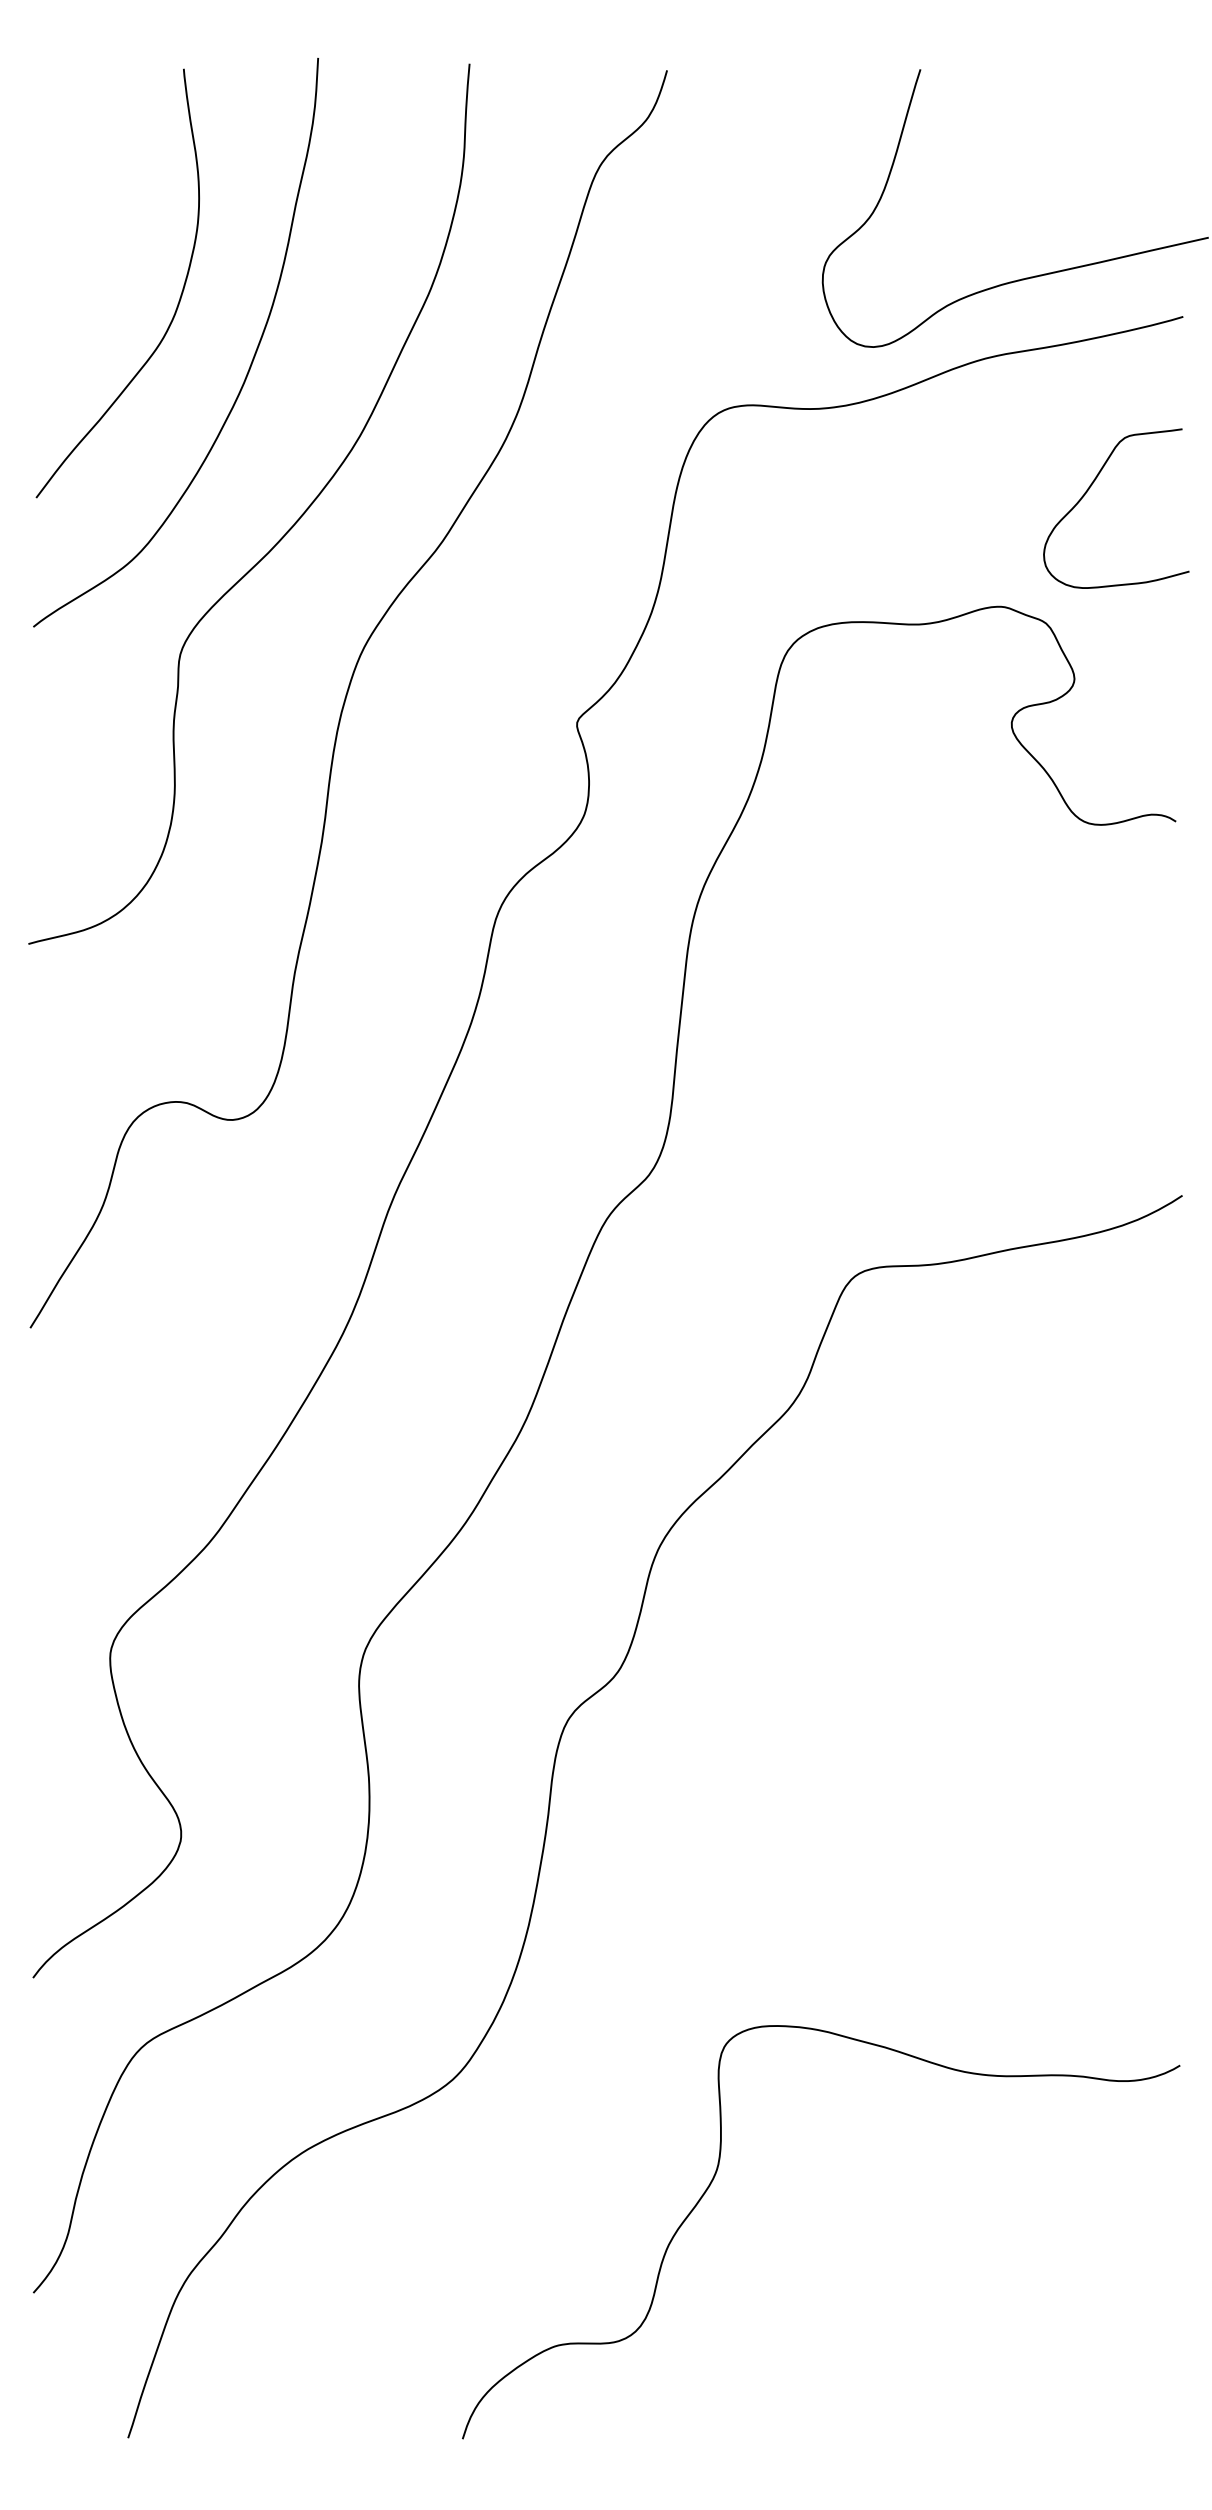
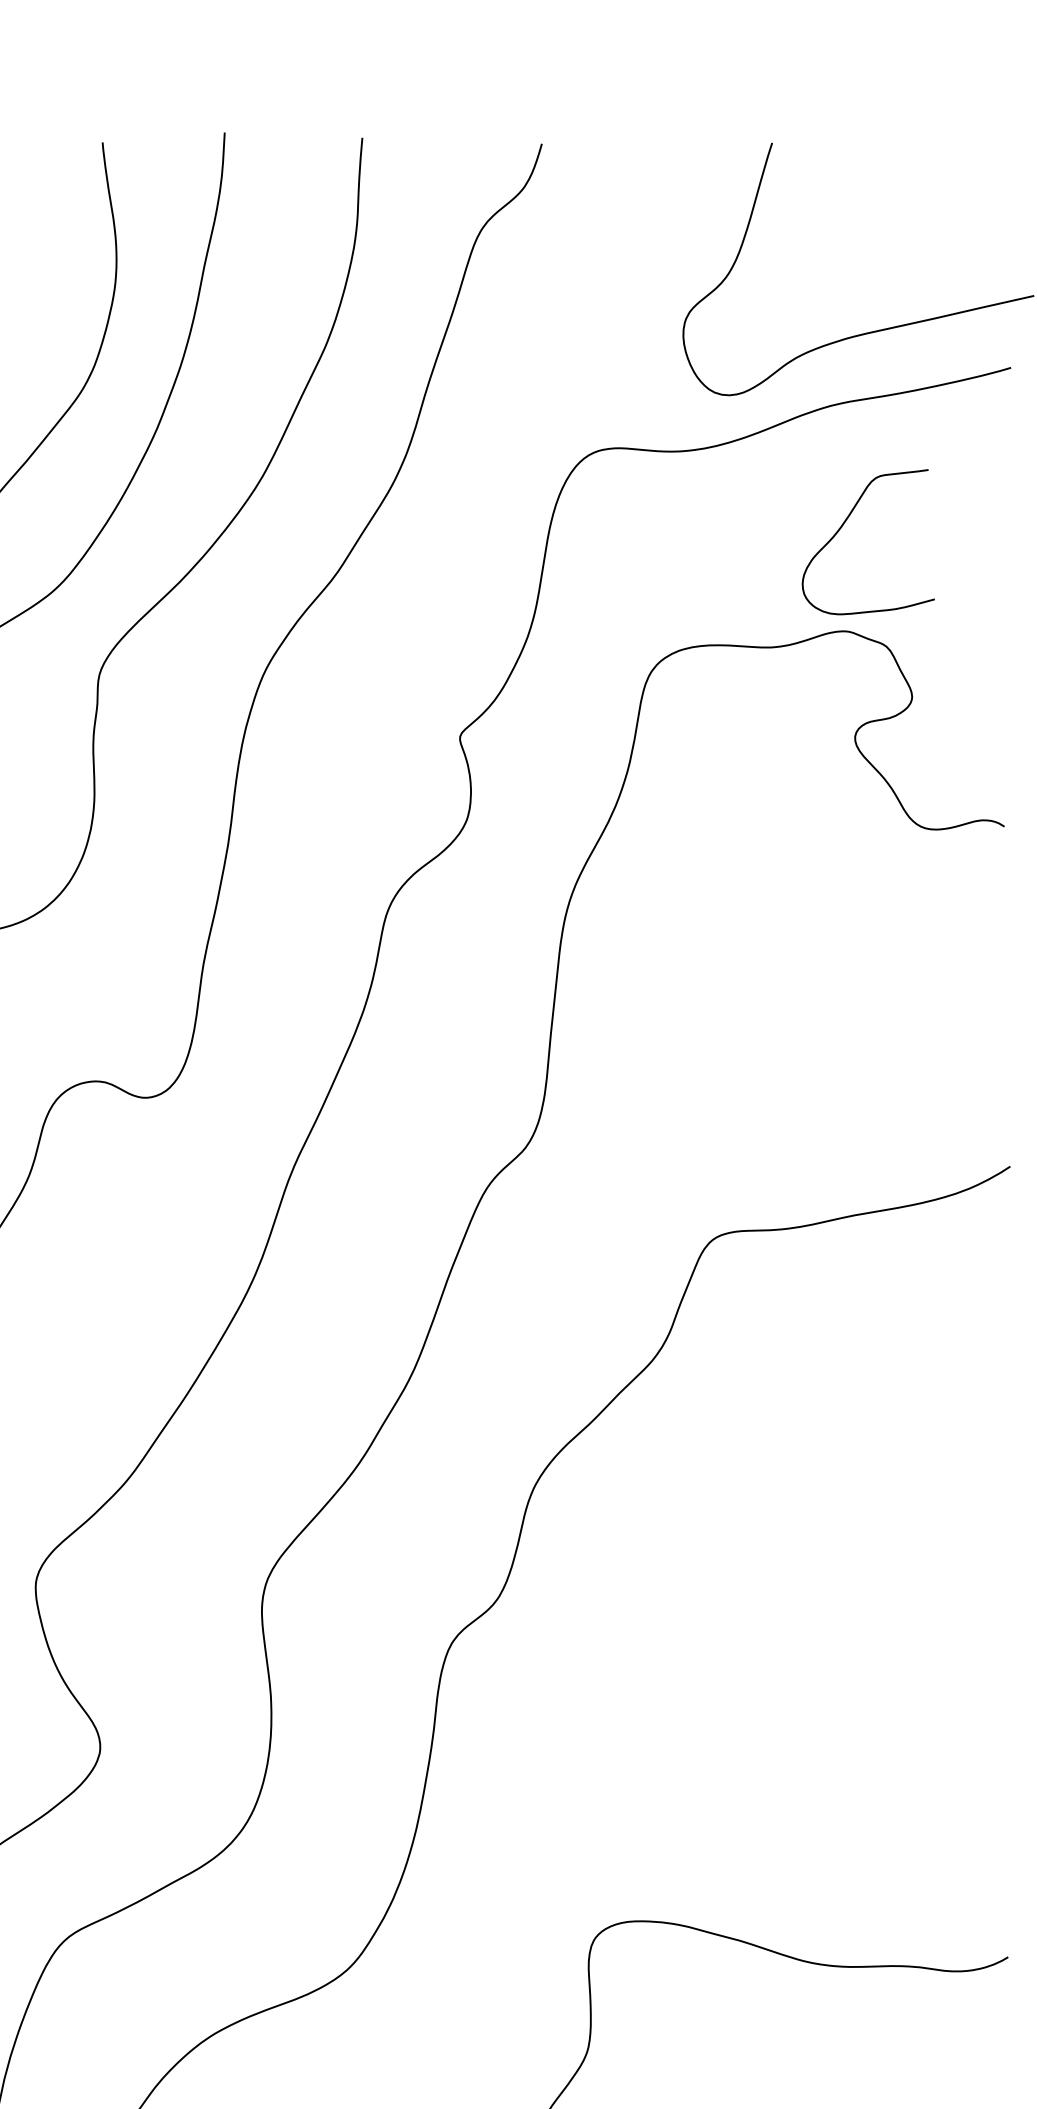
curve: (1089, 489) -> (844, 524), moved

